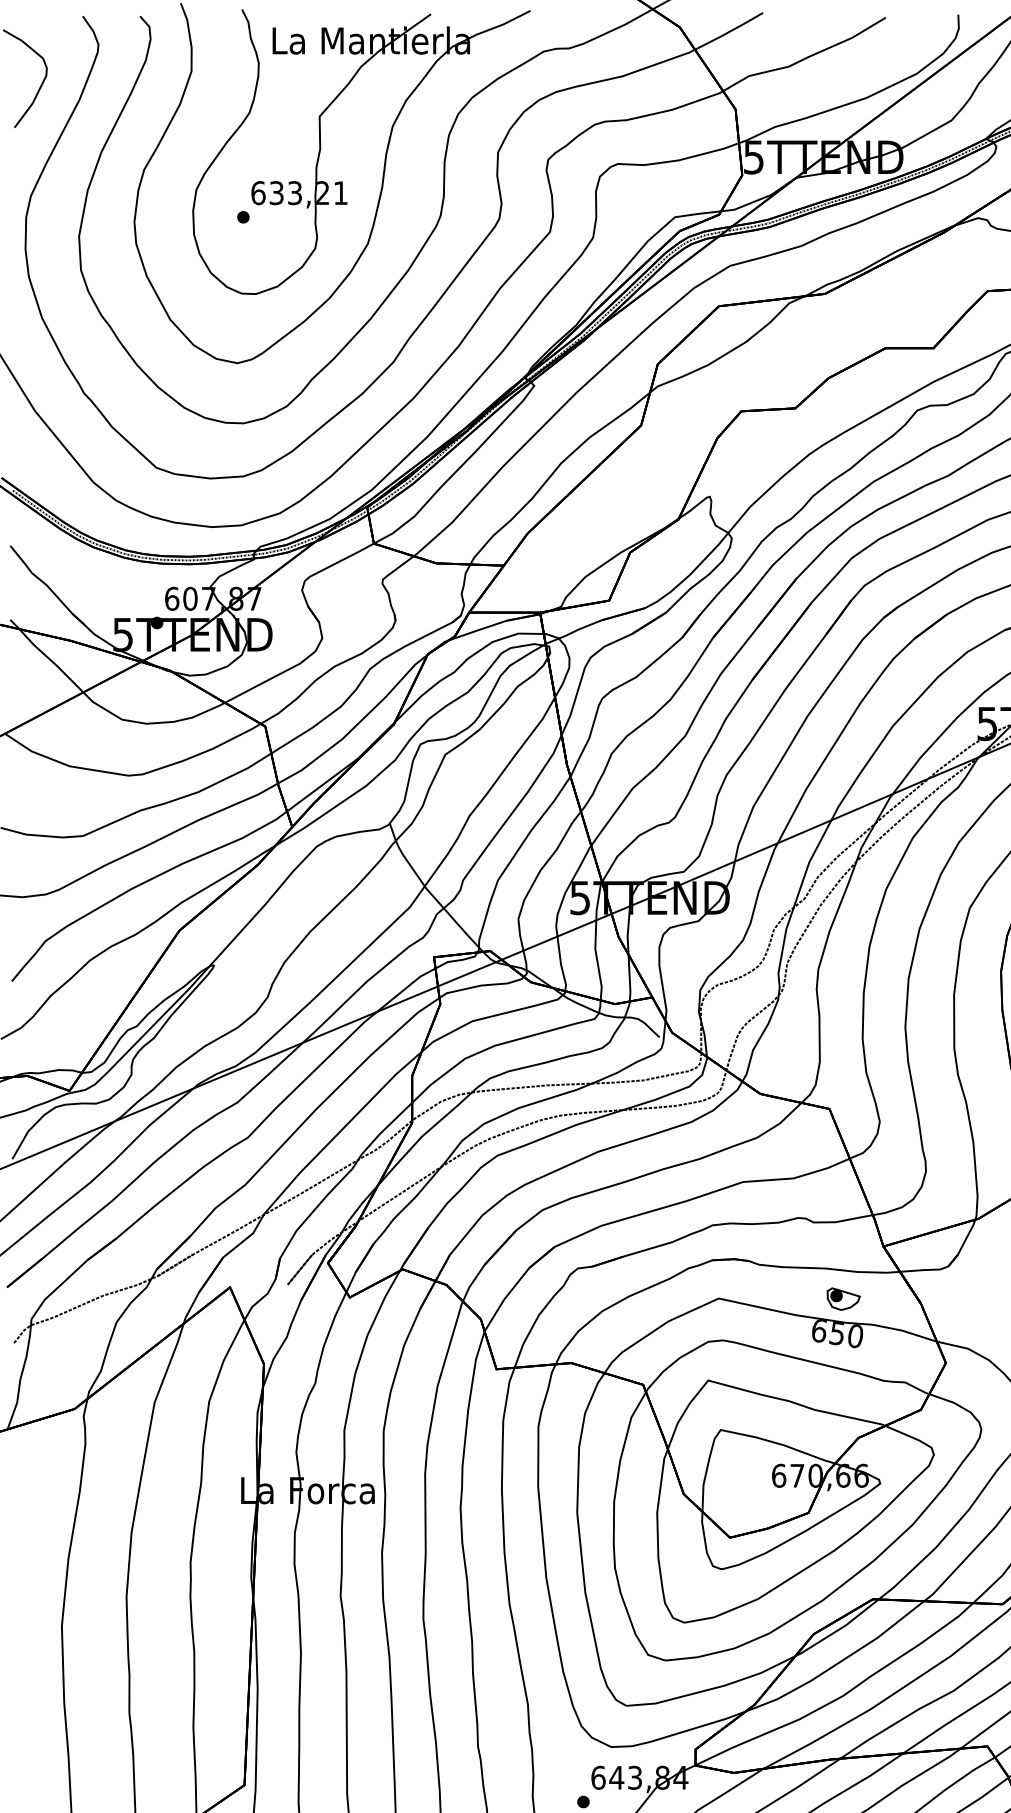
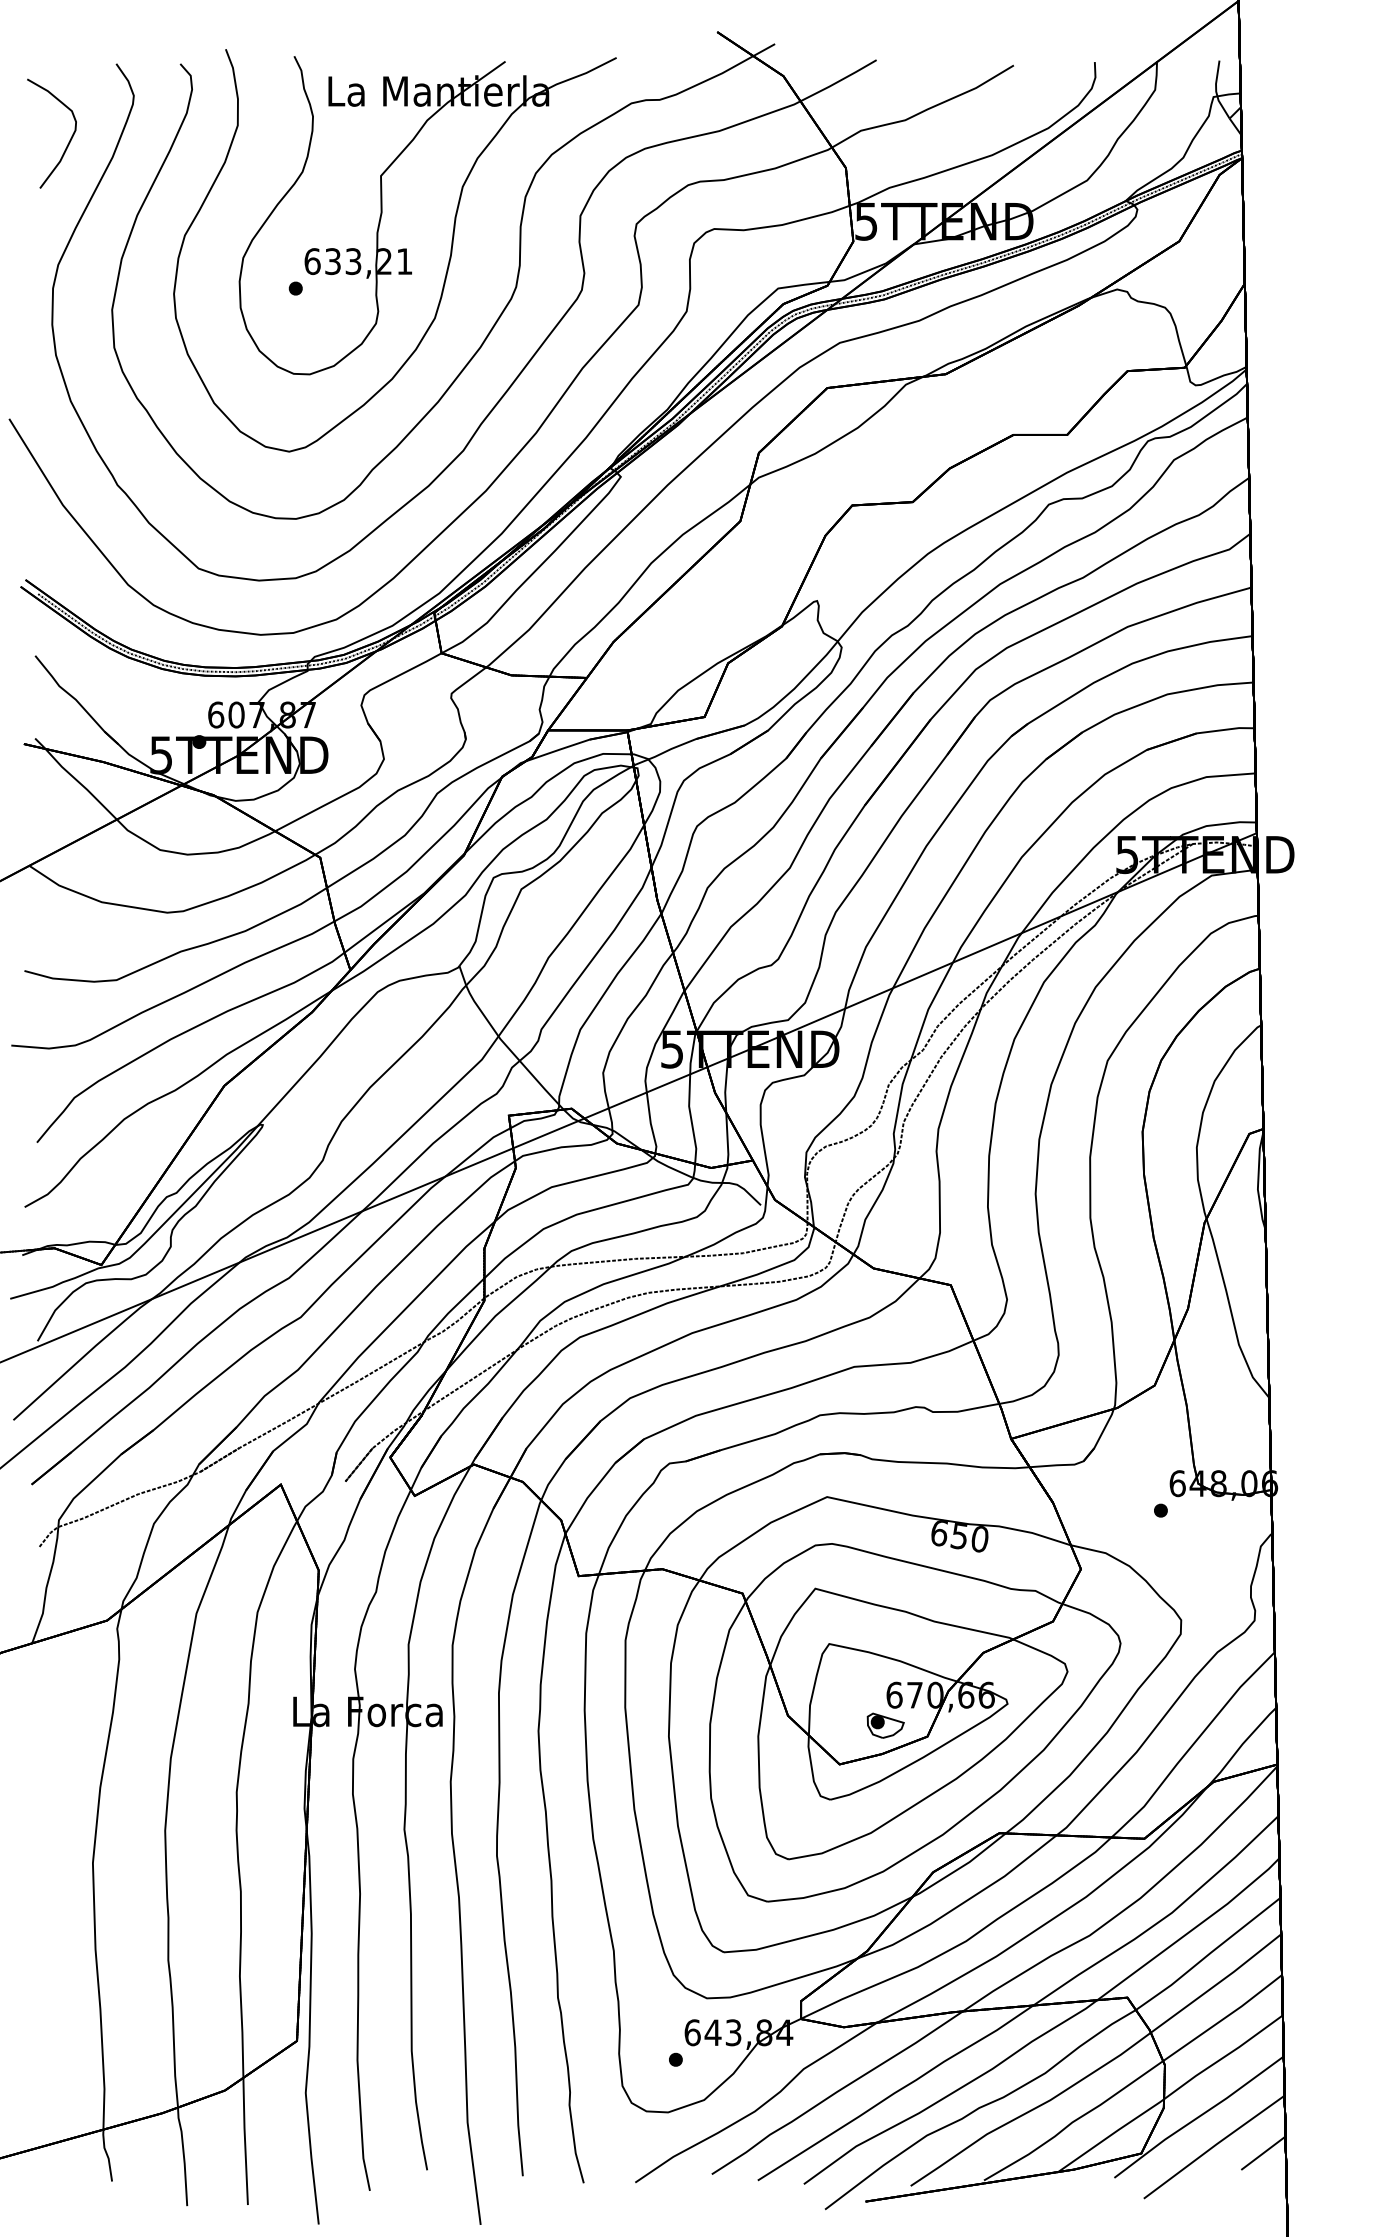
part: (843, 1298) -> (885, 1725), moved

